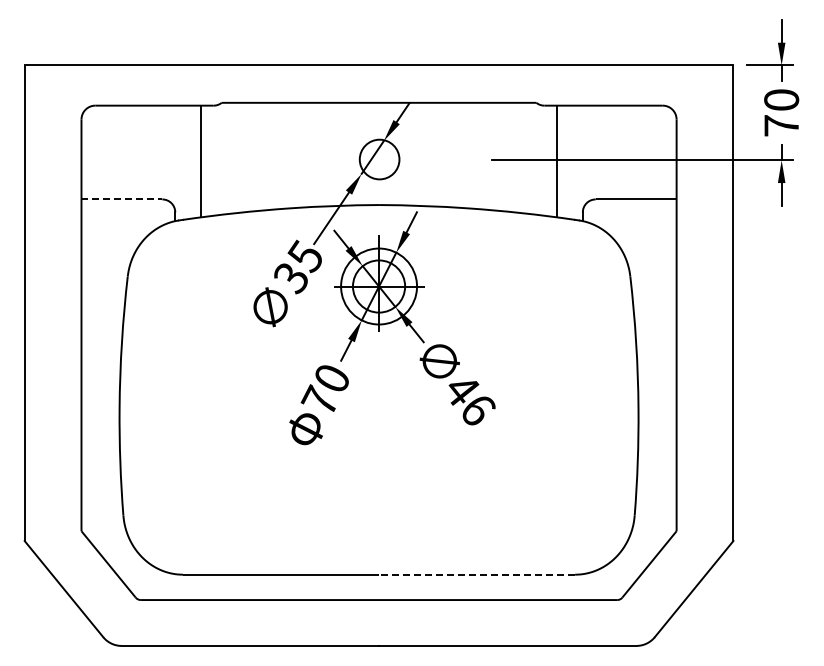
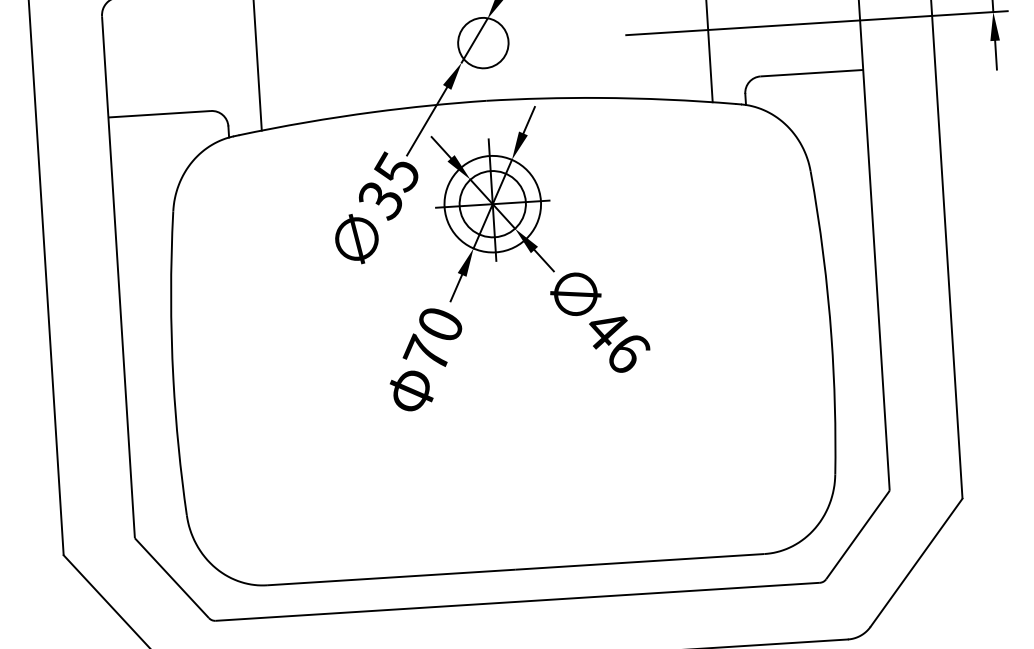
line: (122, 199) -> (160, 114), dashed -> solid
line: (476, 574) -> (639, 561), dashed -> solid

